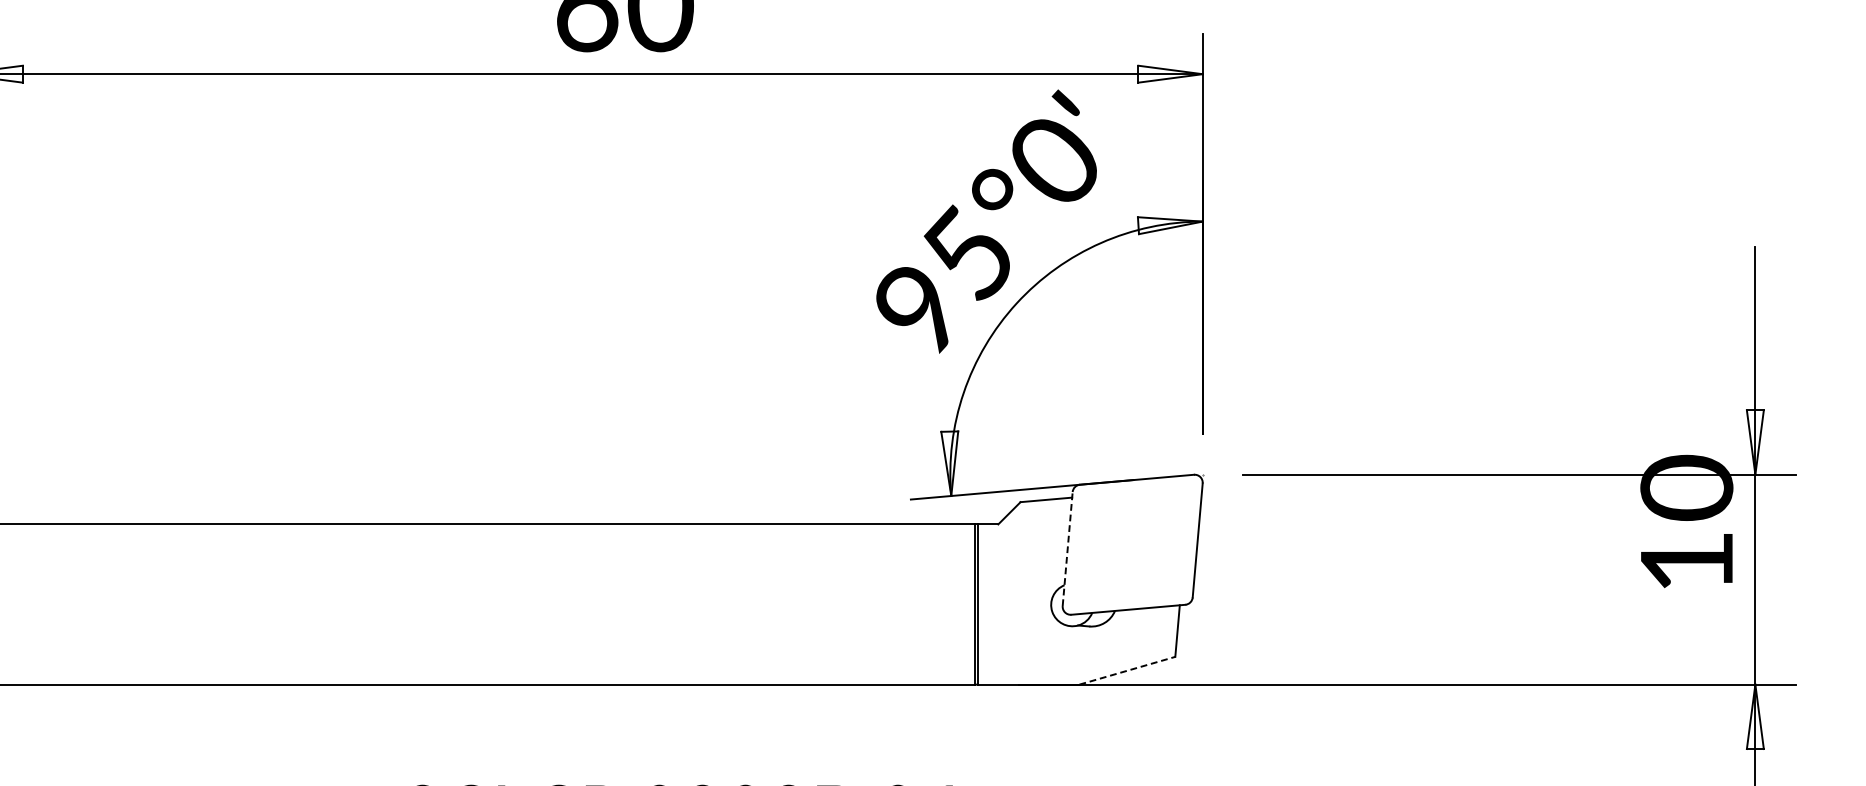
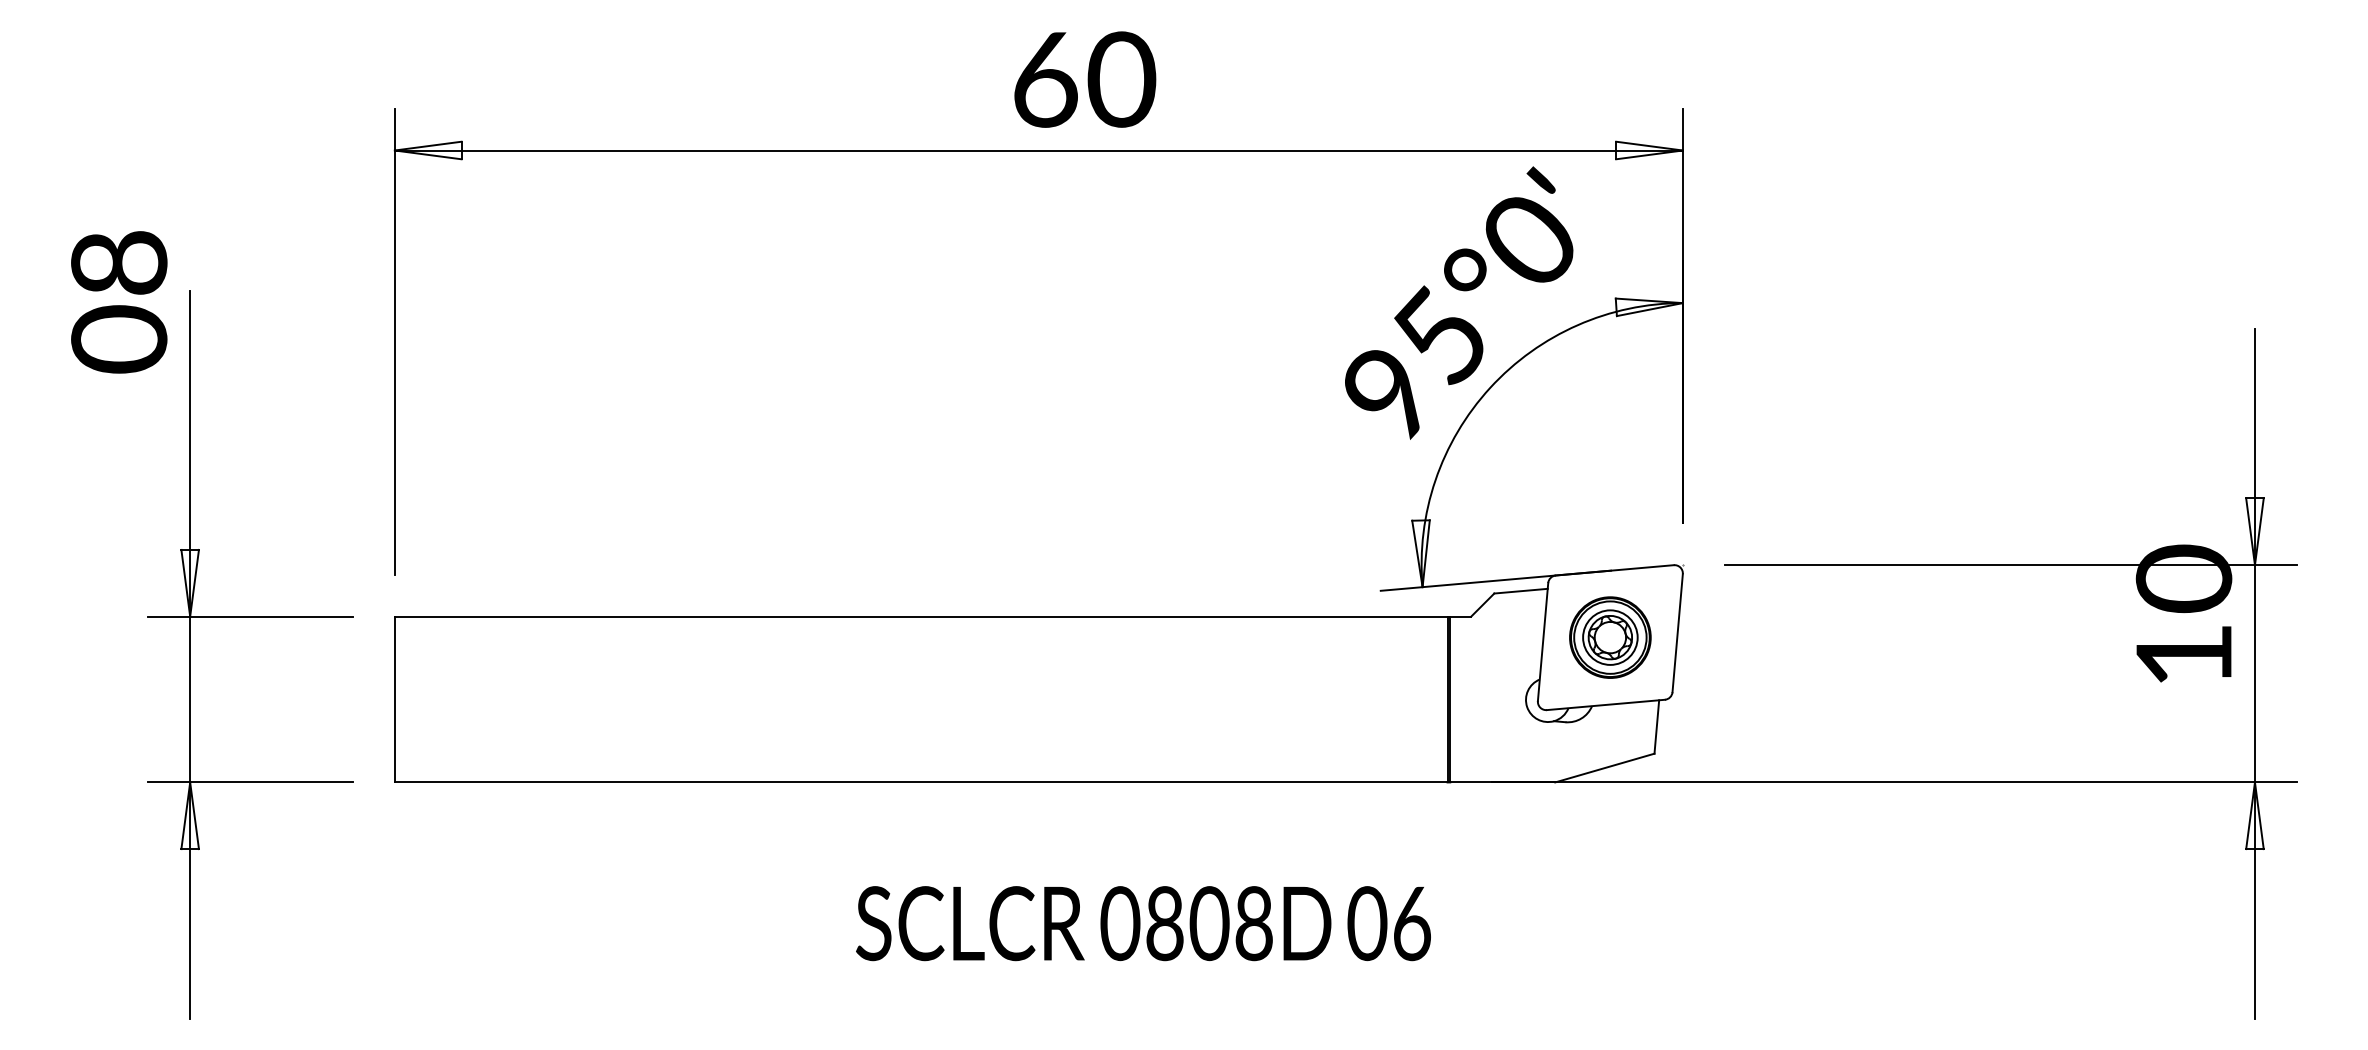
part: (1132, 544) -> (1610, 637), added
line: (1068, 548) -> (1543, 641), dashed -> solid
line: (1127, 671) -> (1604, 768), dashed -> solid

